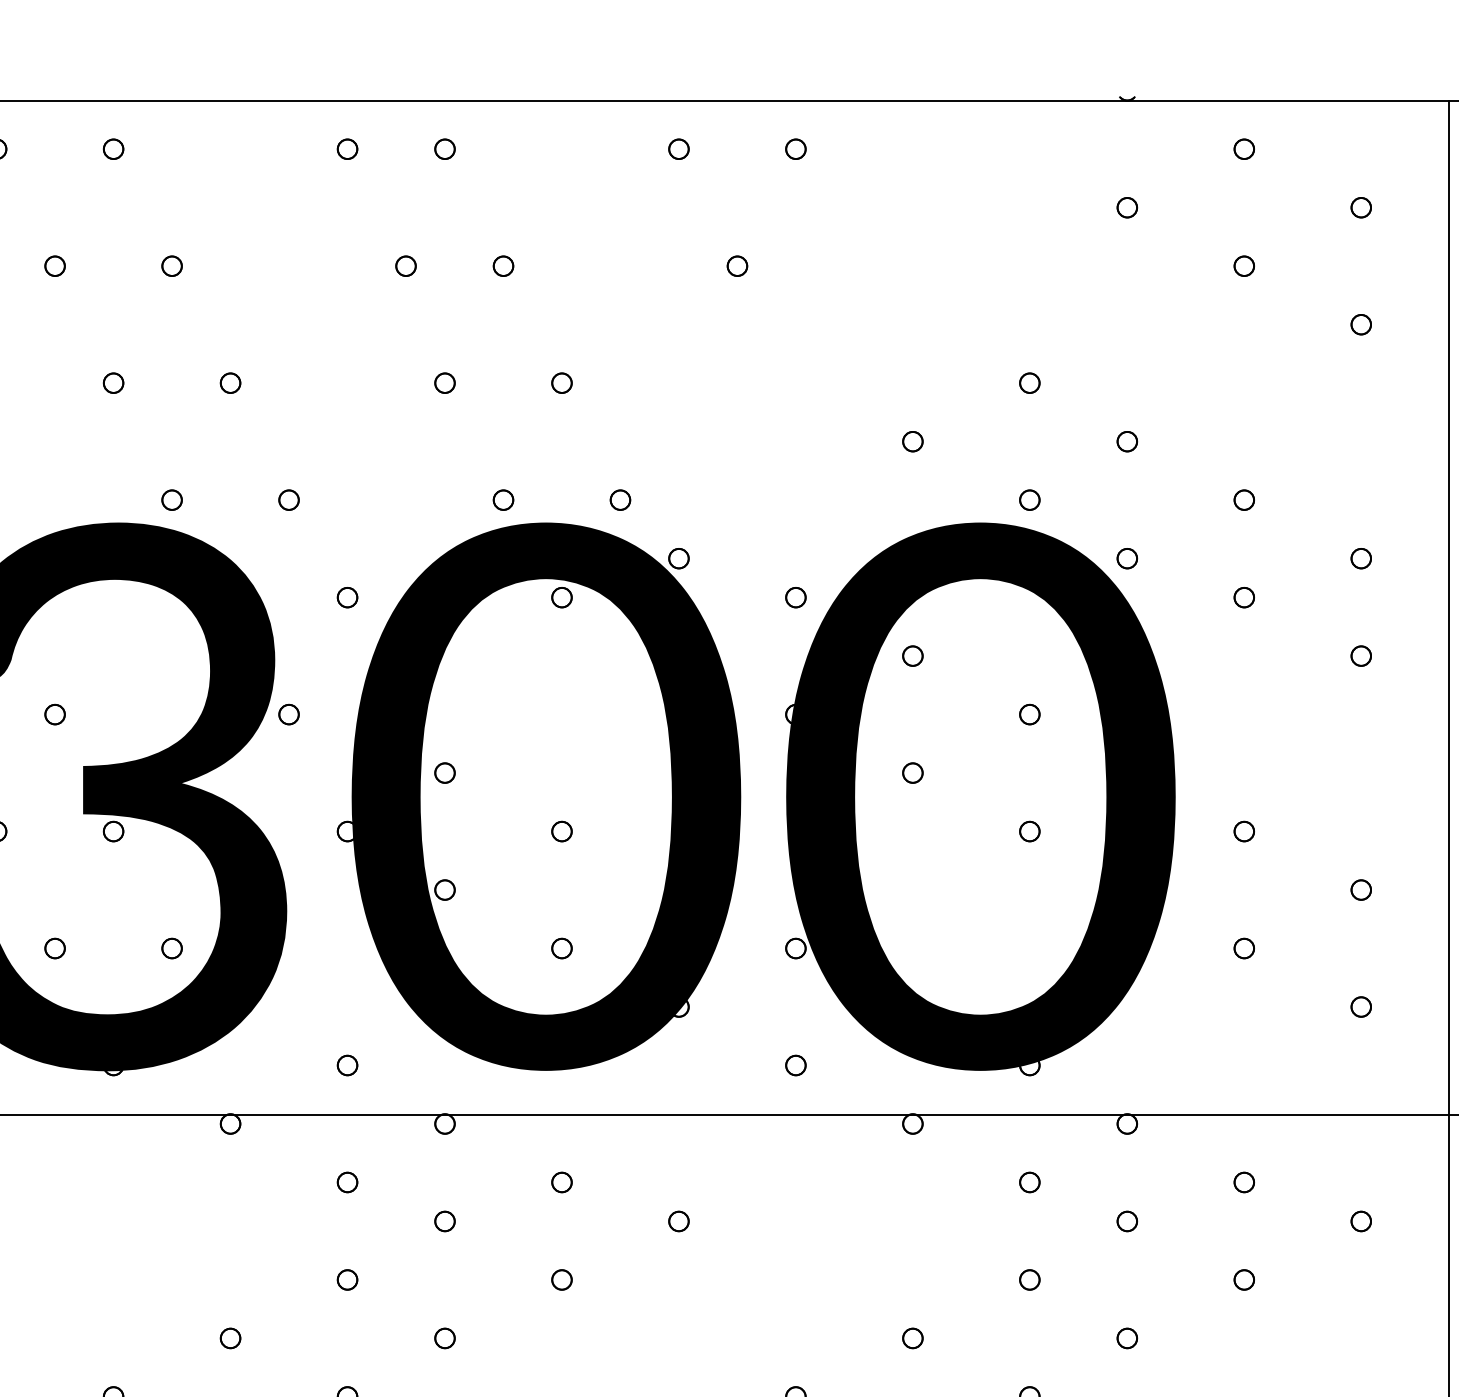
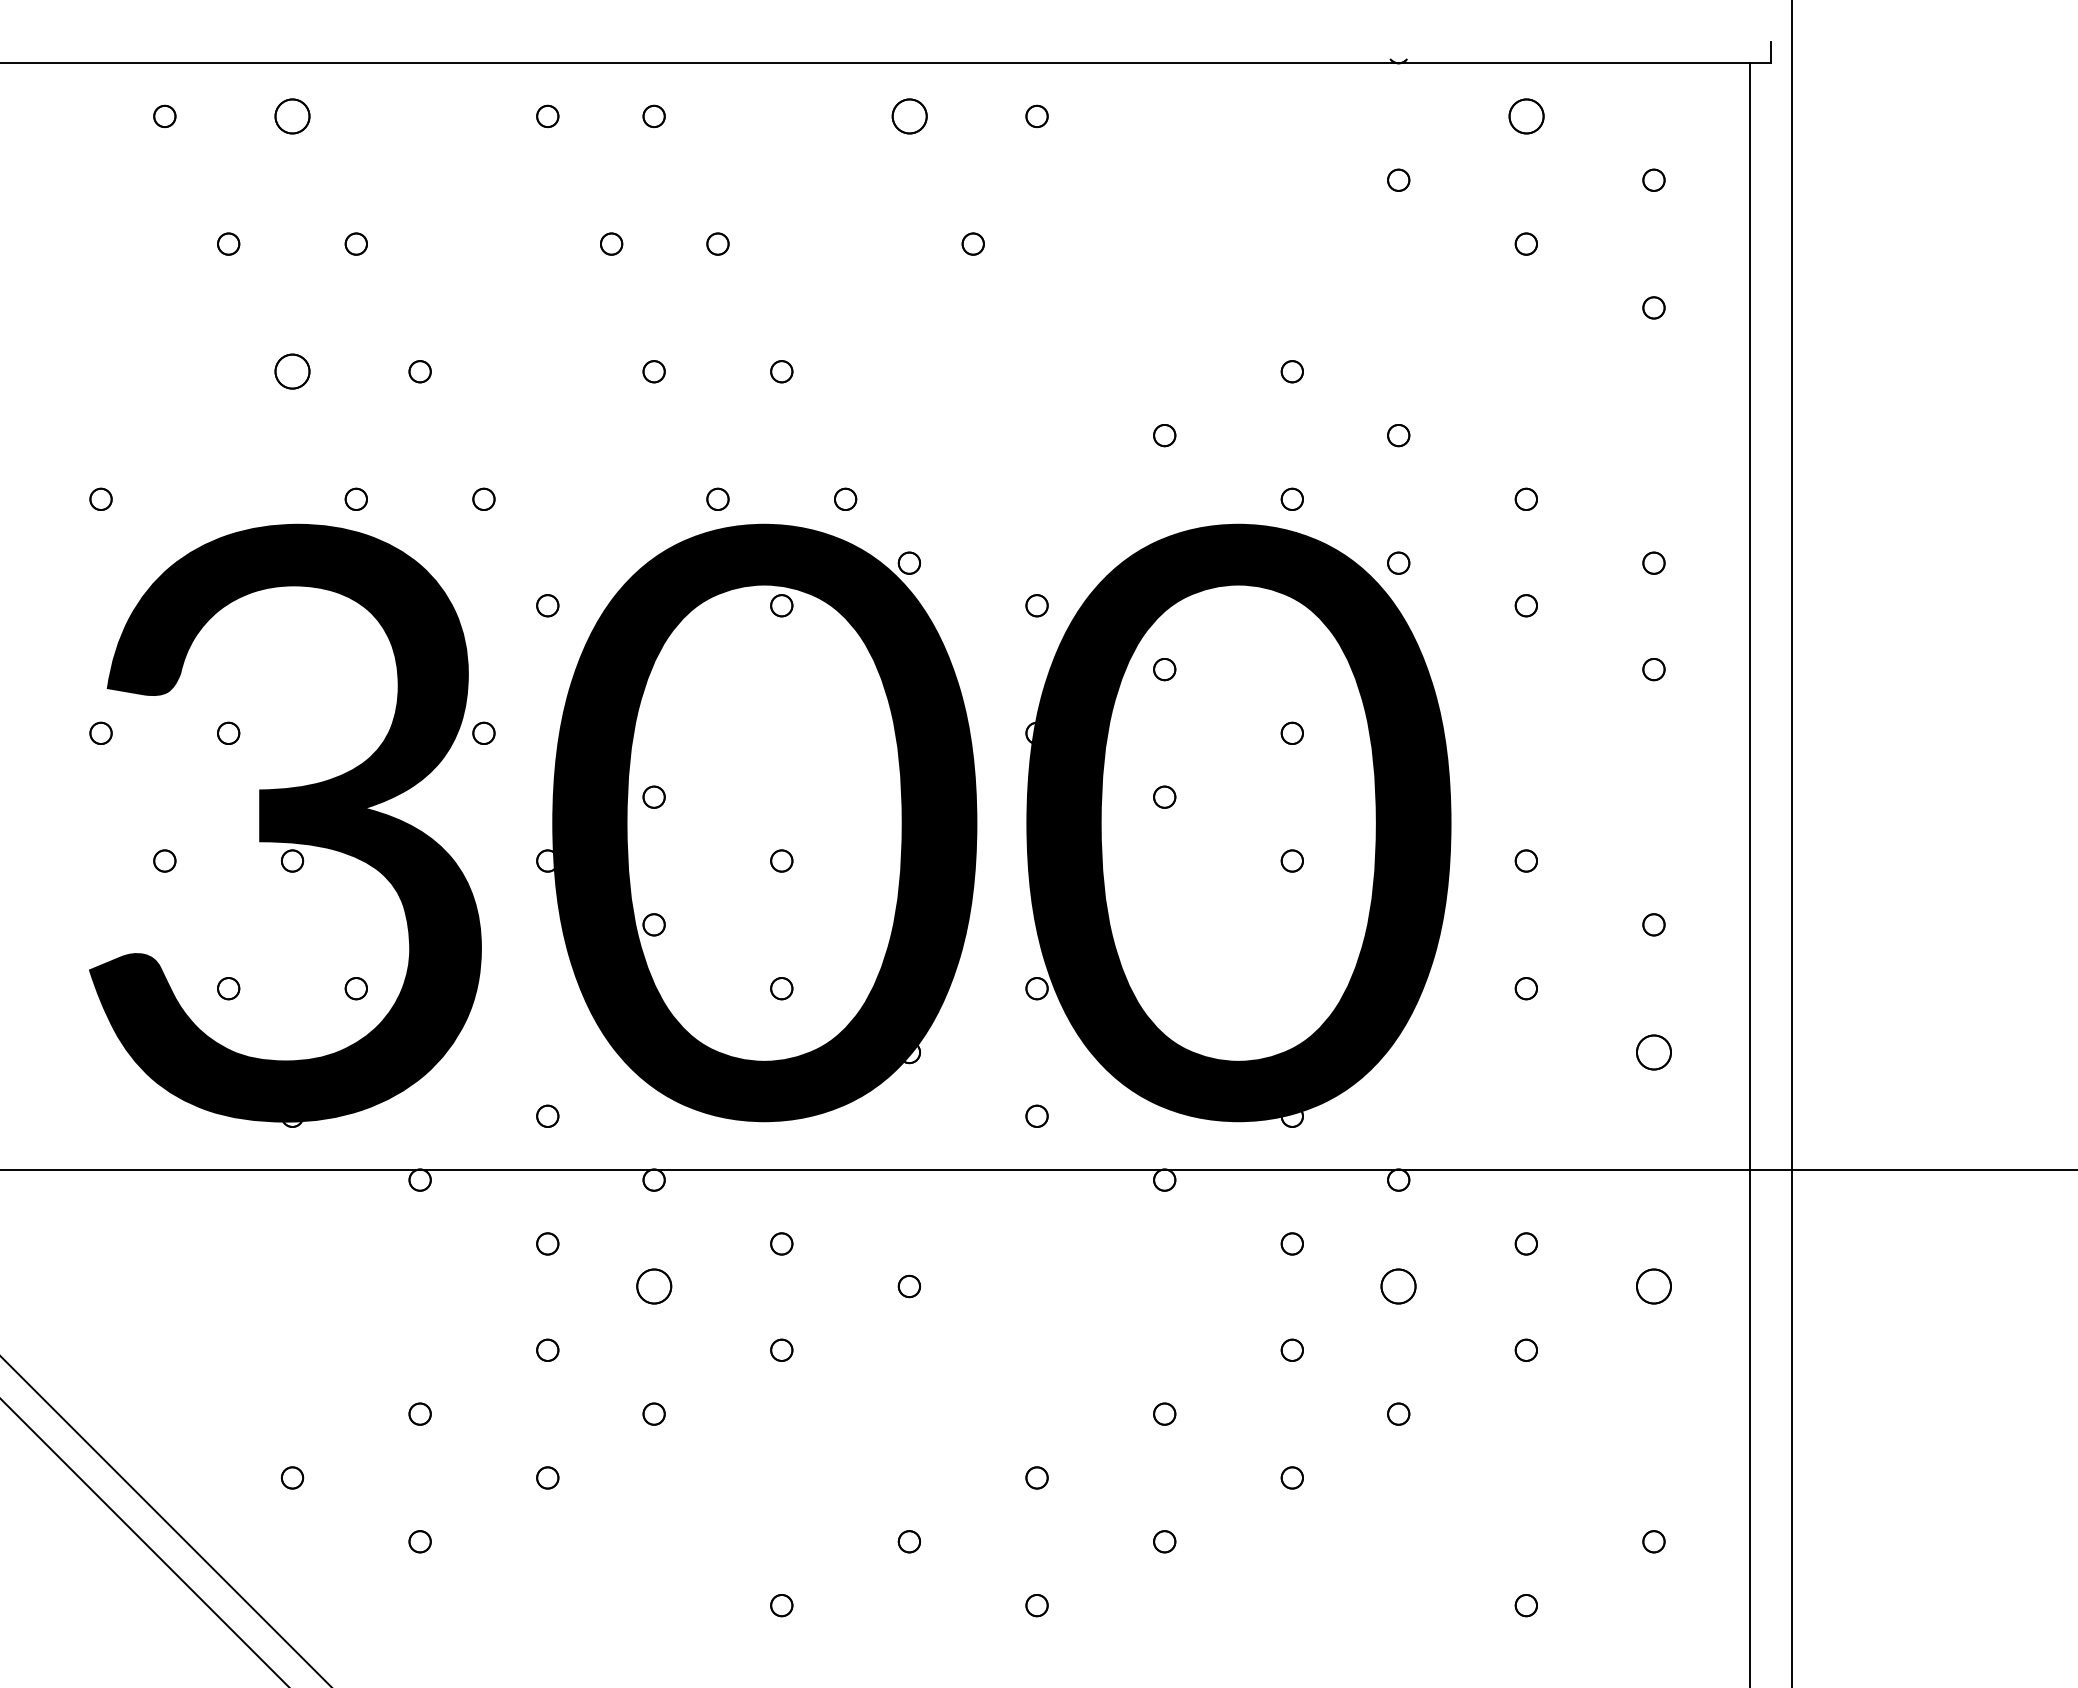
part: (113, 149) -> (292, 116), size x1.6
part: (678, 149) -> (908, 116), size x1.6
part: (1243, 149) -> (1525, 116), size x1.6
part: (113, 382) -> (292, 371), size x1.6
part: (1360, 1007) -> (1653, 1052), size x1.6
part: (444, 1221) -> (653, 1286), size x1.6
part: (1127, 1221) -> (1398, 1286), size x1.6
part: (1360, 1221) -> (1653, 1286), size x1.6

